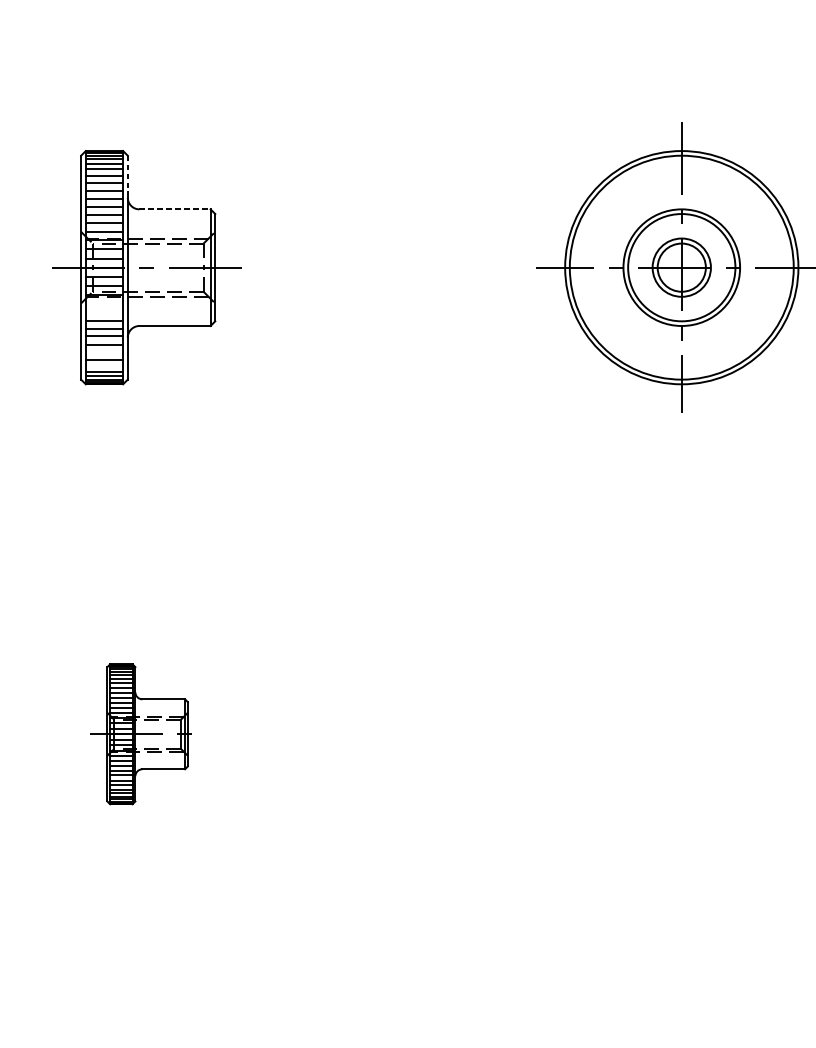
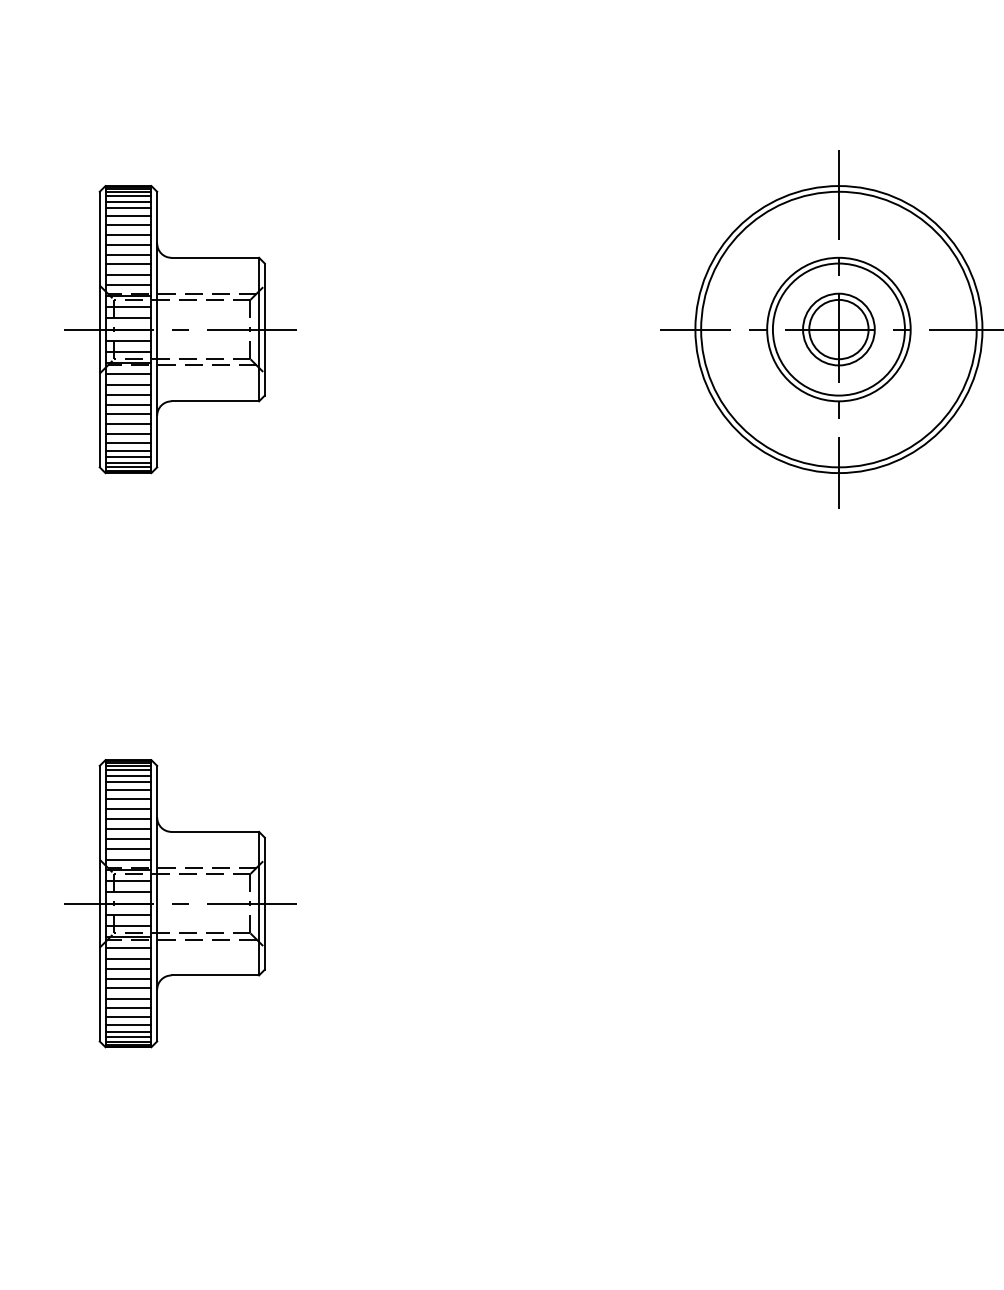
line: (128, 176) -> (157, 217), dashed -> solid
line: (175, 209) -> (215, 257), dashed -> solid
line: (104, 303) -> (128, 373), added
line: (104, 312) -> (128, 384), added
line: (104, 352) -> (128, 434), added
line: (104, 365) -> (128, 450), added
part: (146, 734) -> (180, 903), size x1.67

